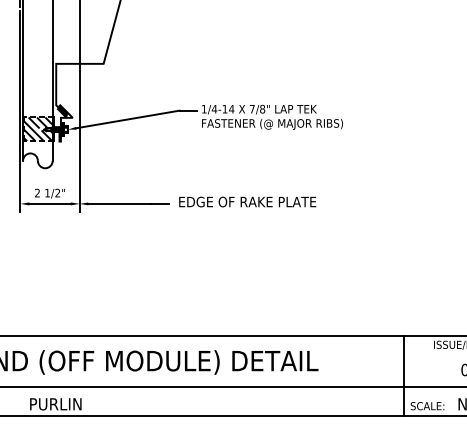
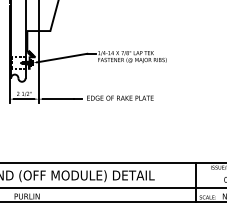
hatch: (38, 128) -> (18, 62), removed

